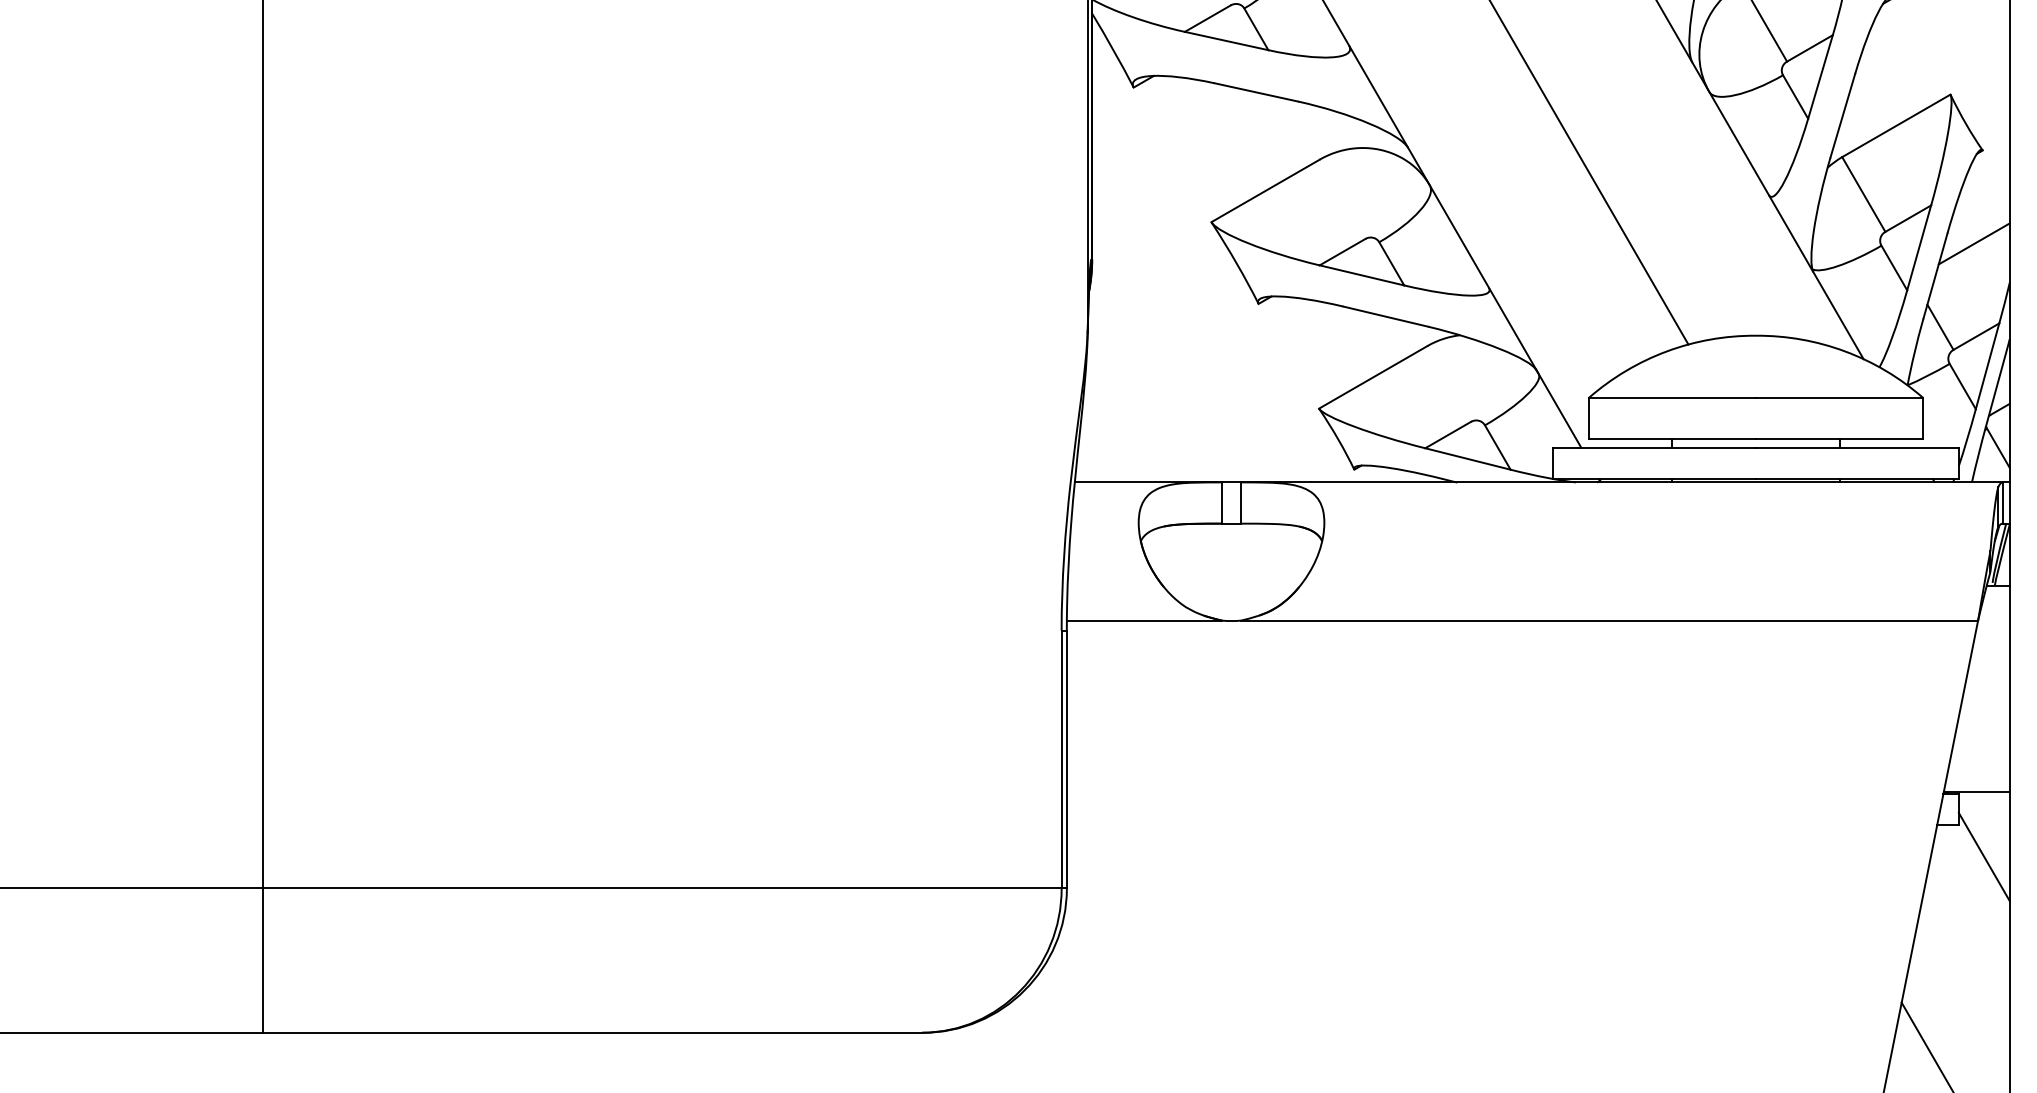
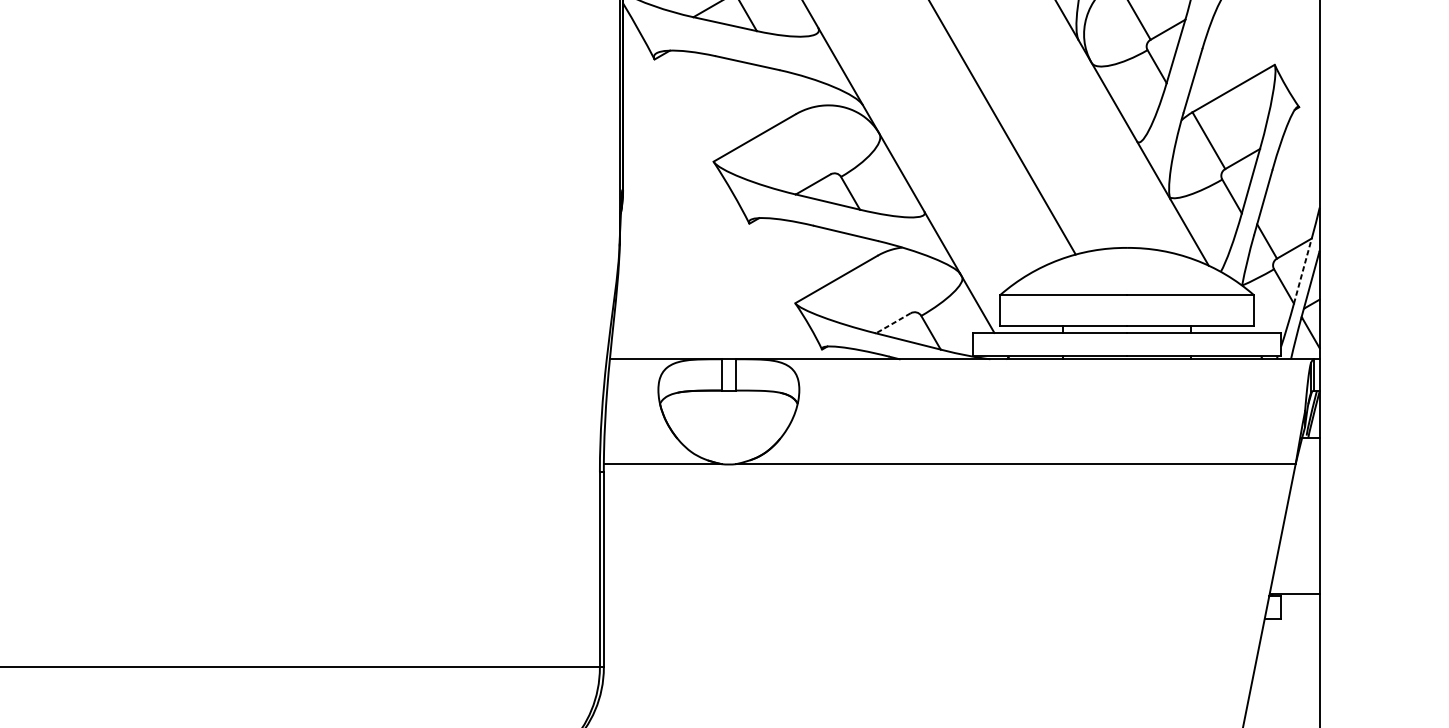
line: (1973, 243) -> (1292, 177), removed
line: (1987, 365) -> (1302, 270), solid -> dashed
line: (1447, 435) -> (892, 323), solid -> dashed
line: (1983, 856) -> (1299, 643), removed

